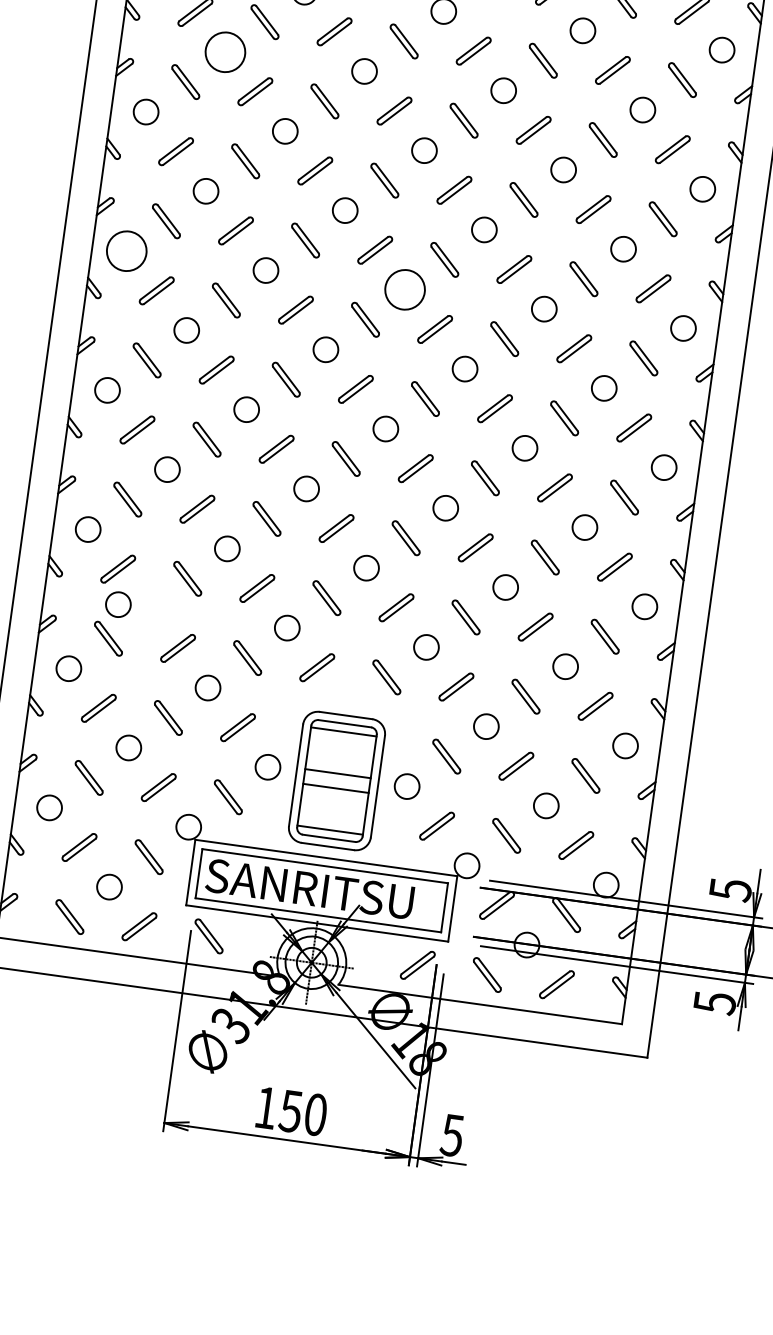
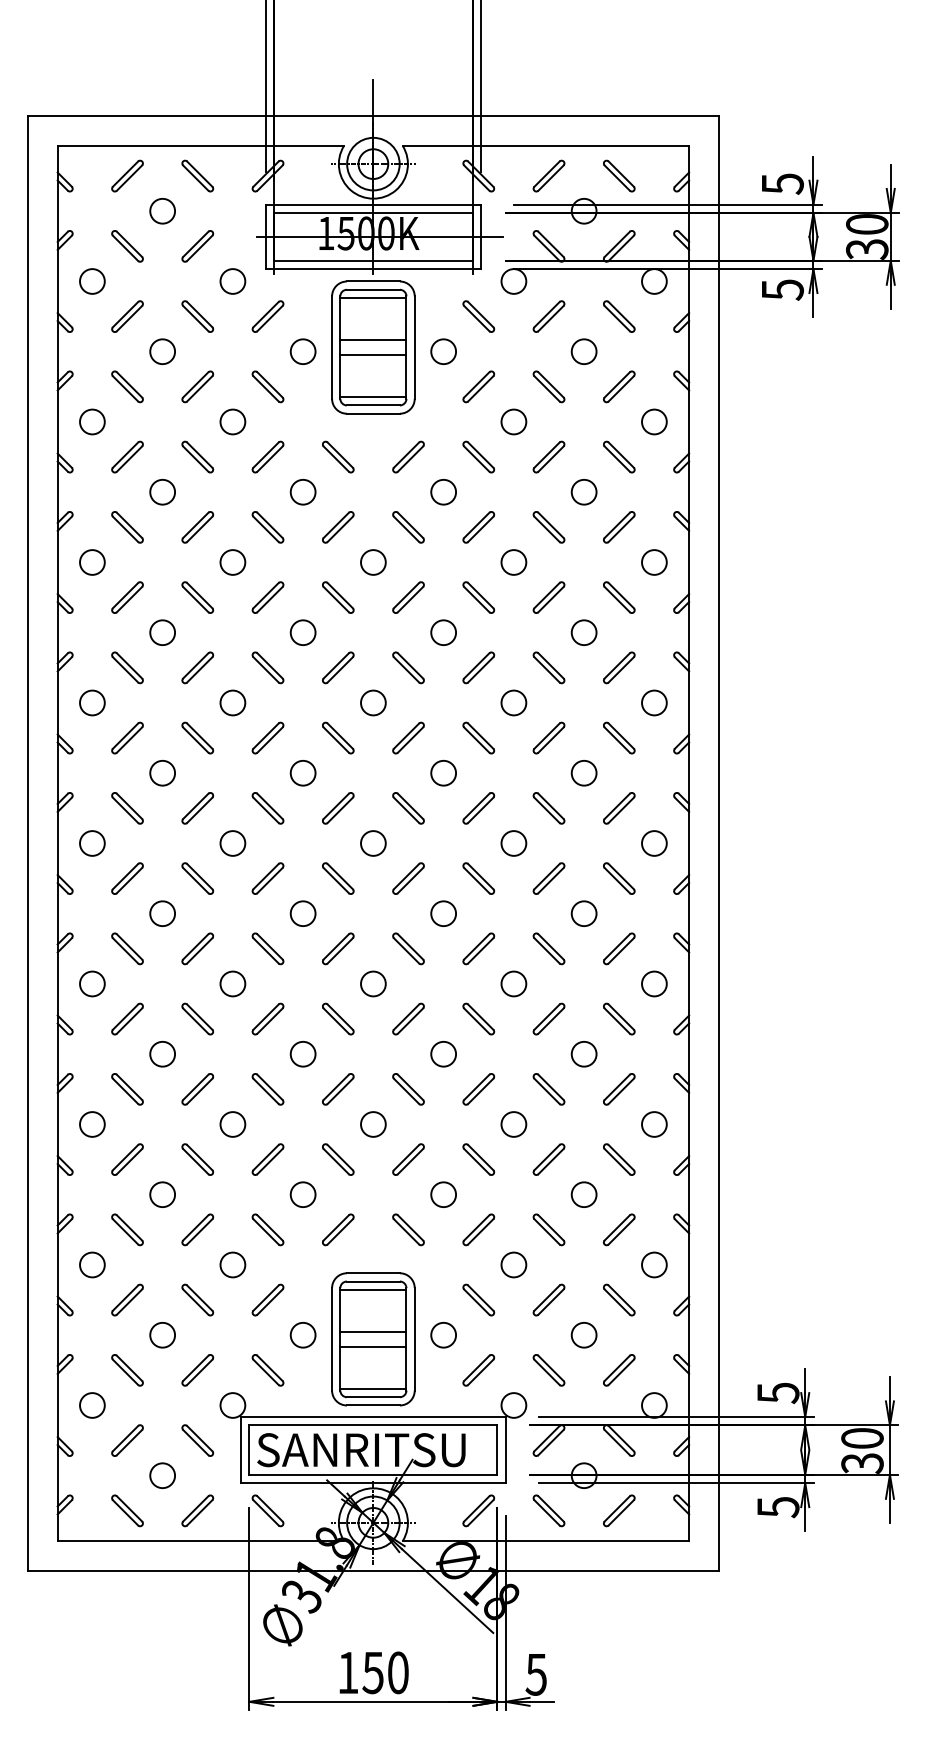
circle: (225, 51) -> (162, 632), size x0.62
circle: (126, 251) -> (92, 843), size x0.62
circle: (405, 289) -> (373, 843), size x0.62
circle: (118, 604) -> (162, 1194), moved

